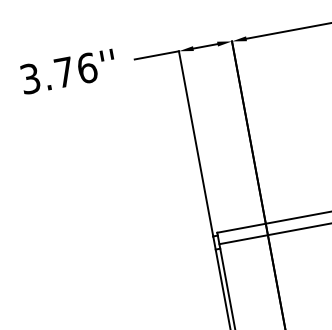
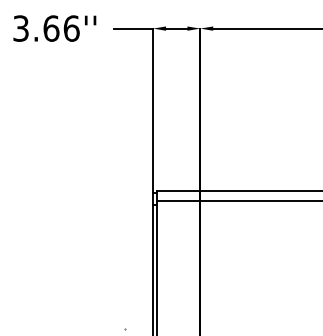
text: (64, 72) -> (51, 28), 3.76'' -> 3.66''

